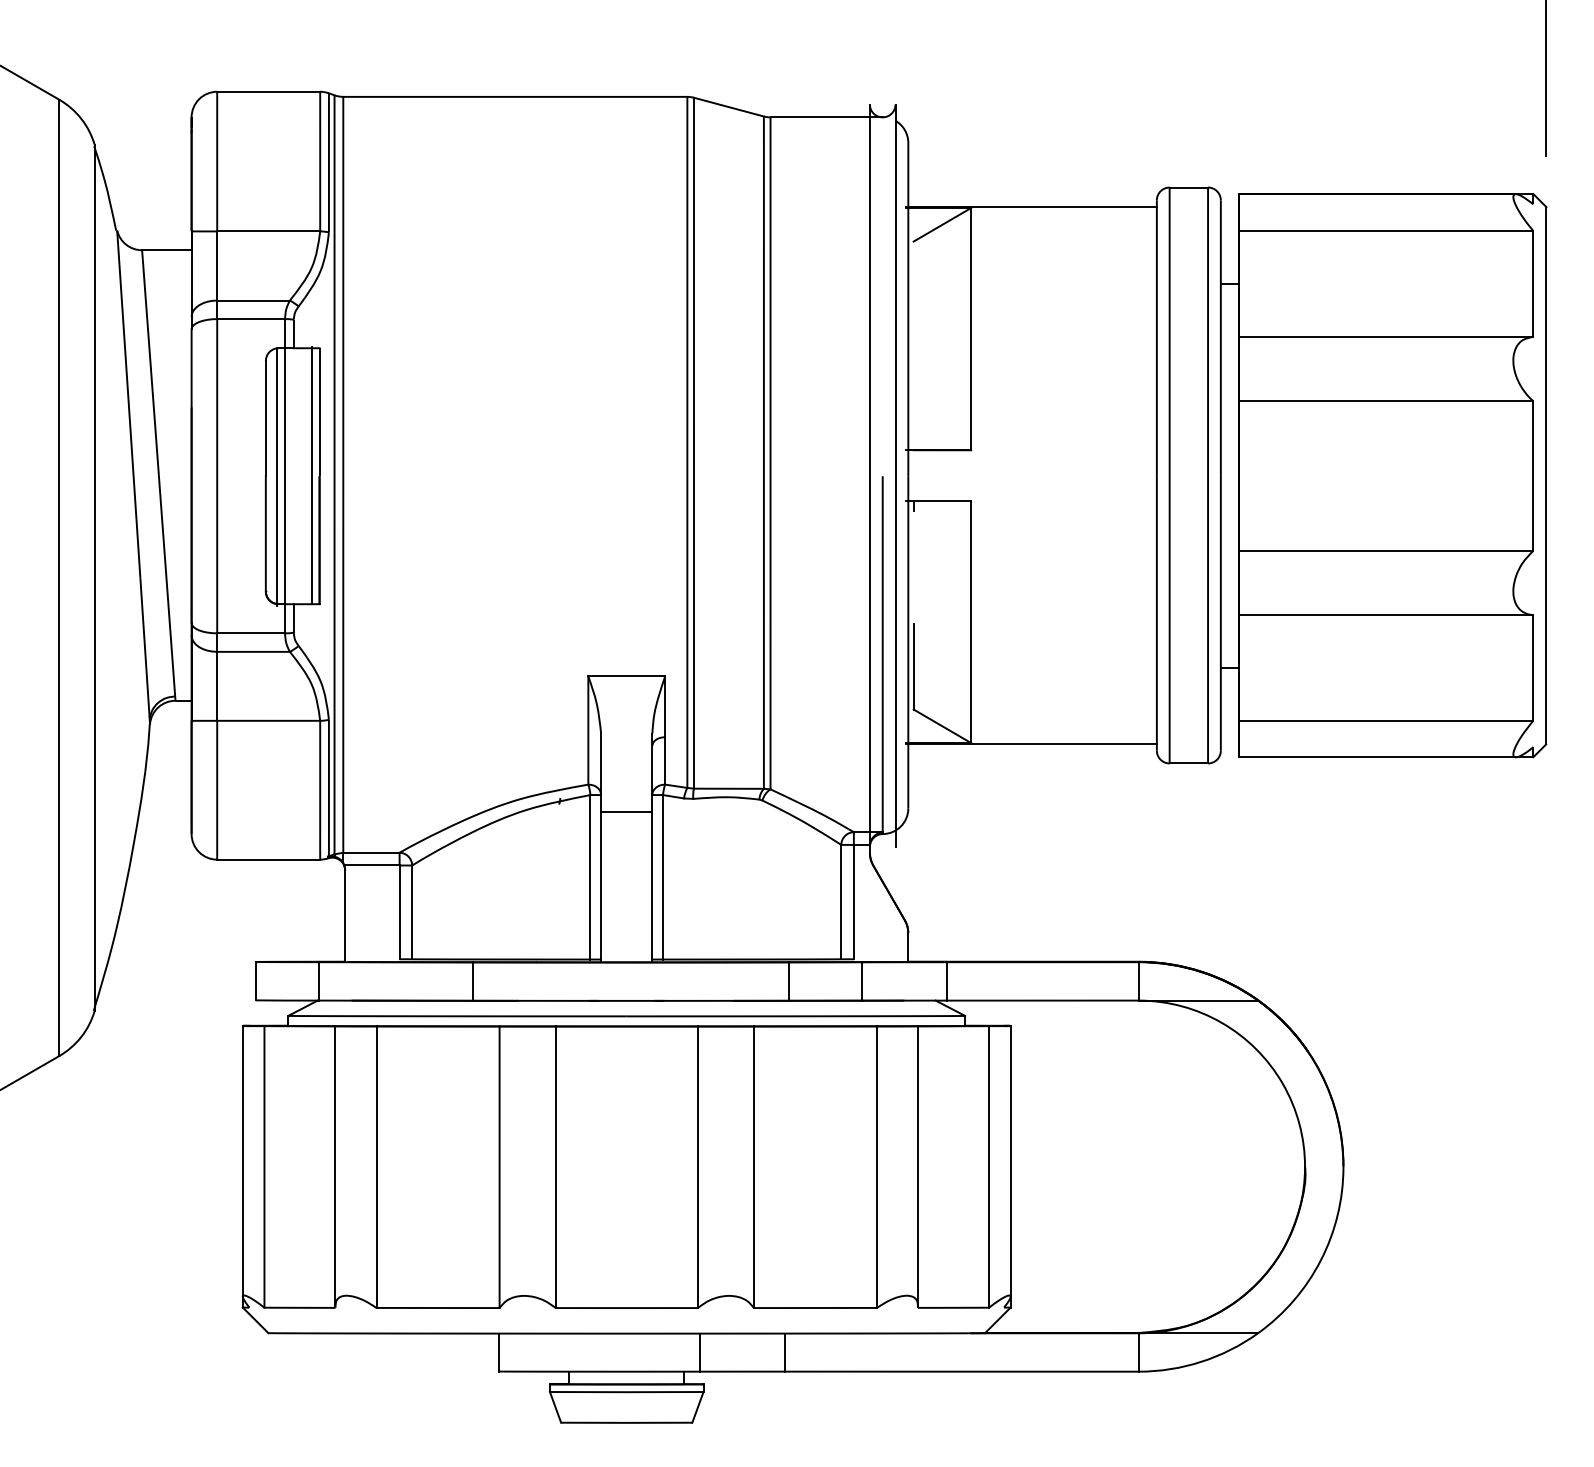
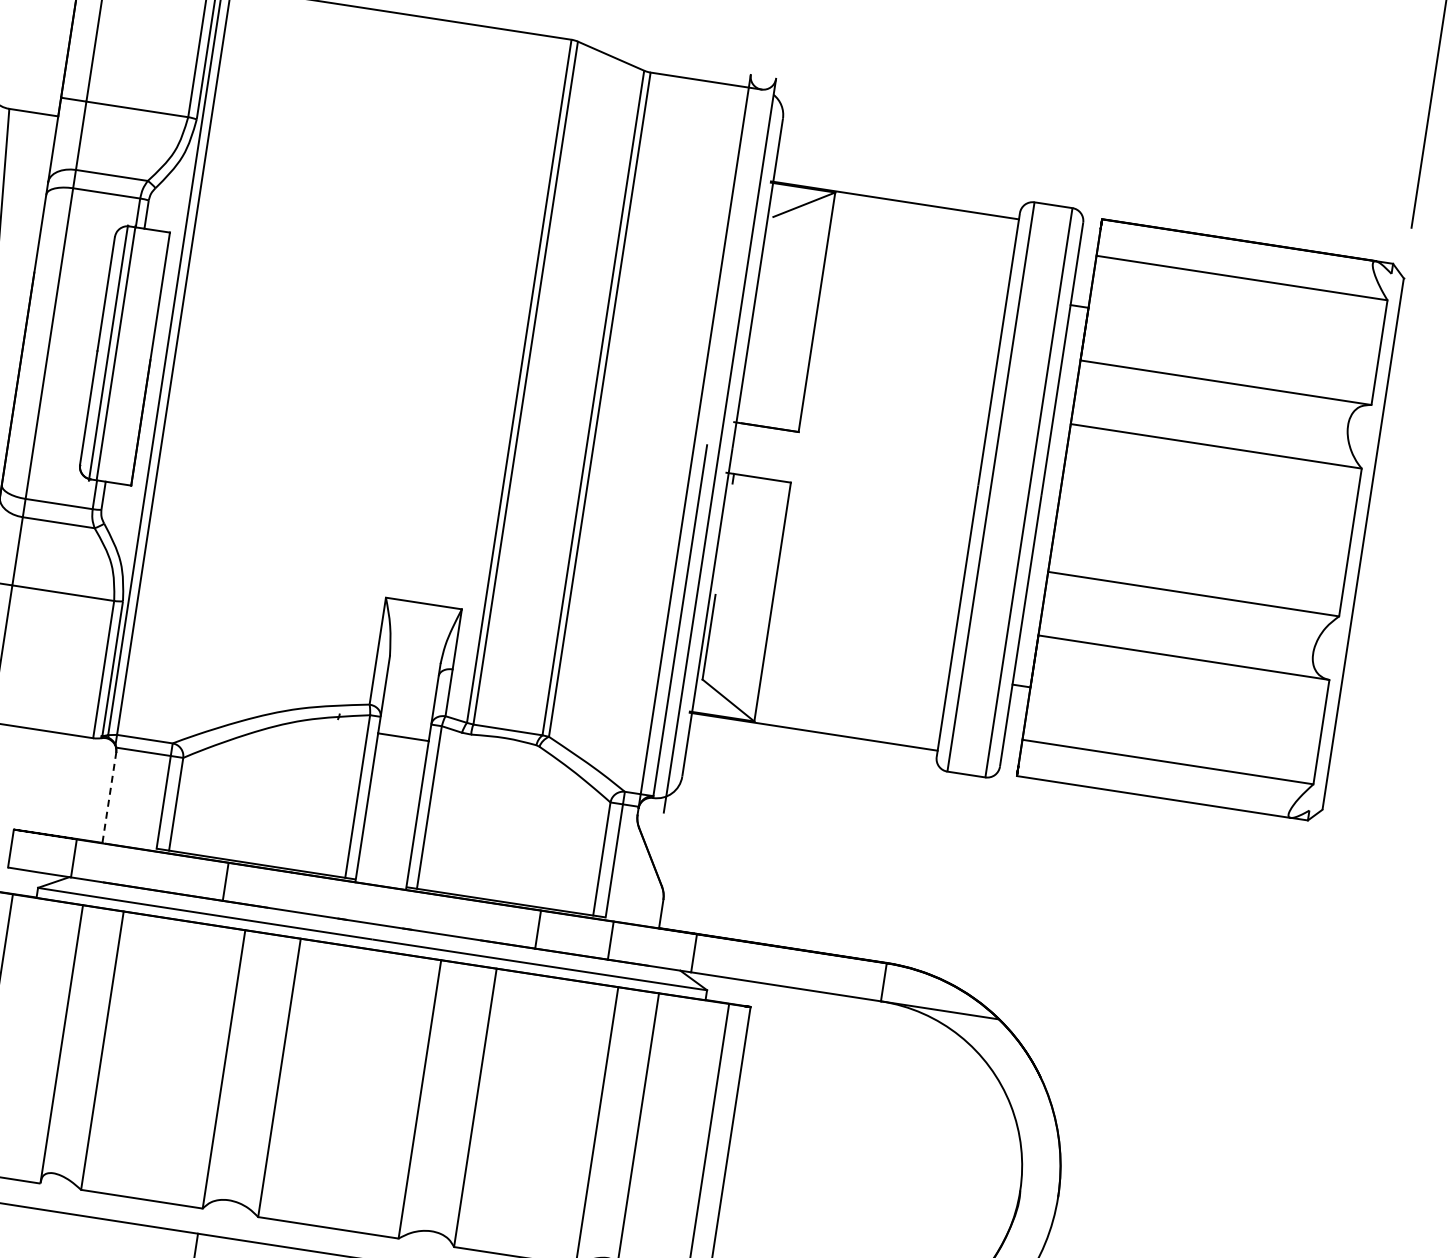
line: (312, 475) -> (143, 357), removed
line: (345, 916) -> (109, 798), solid -> dashed

